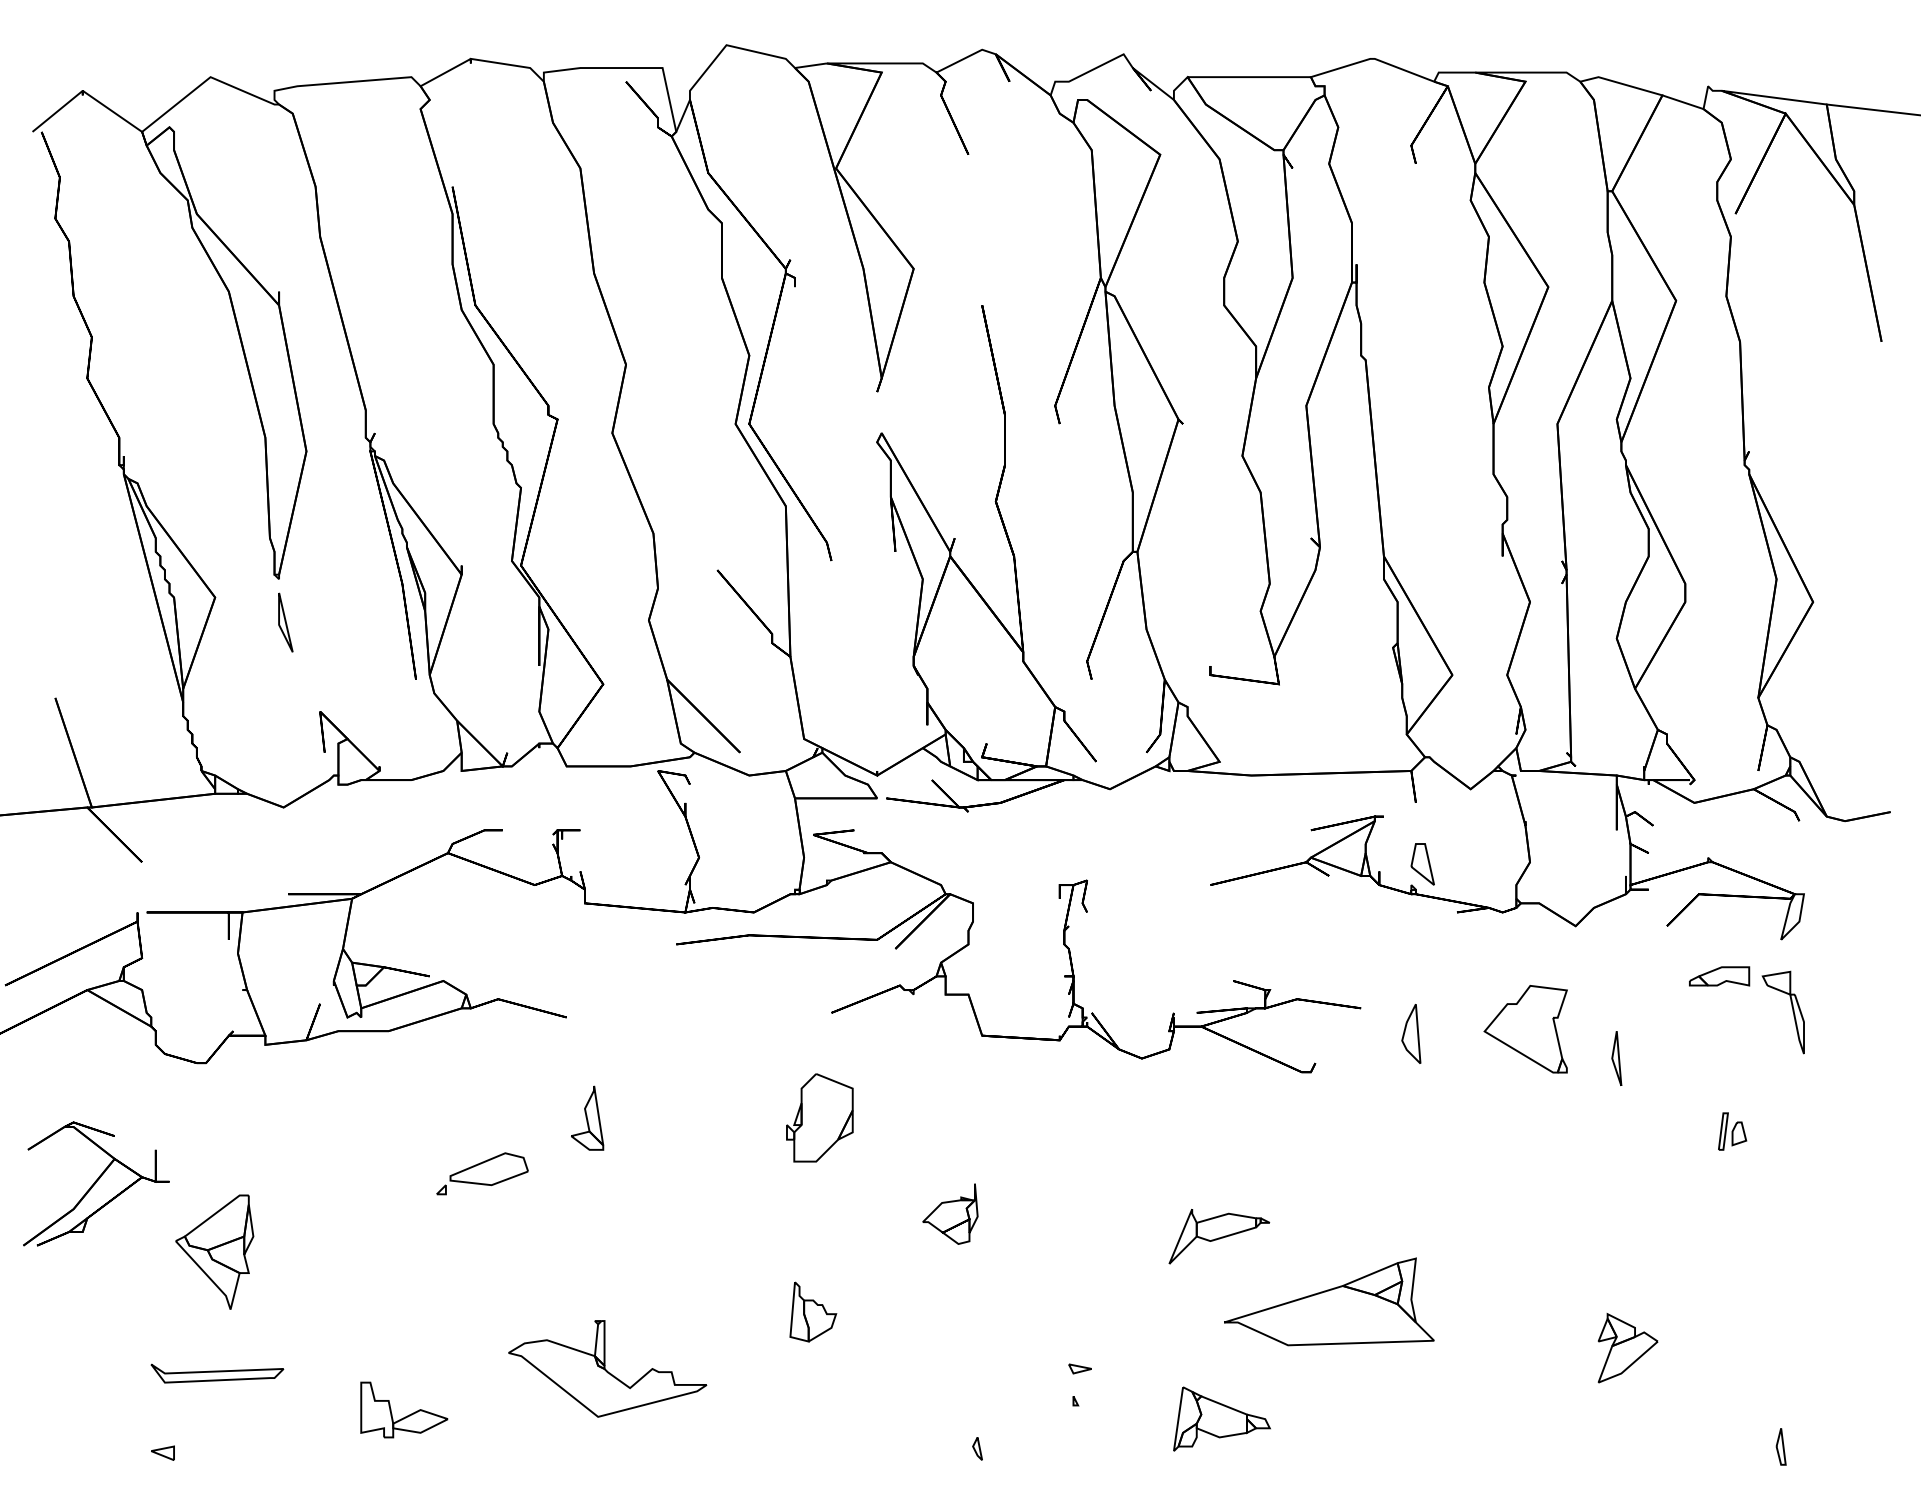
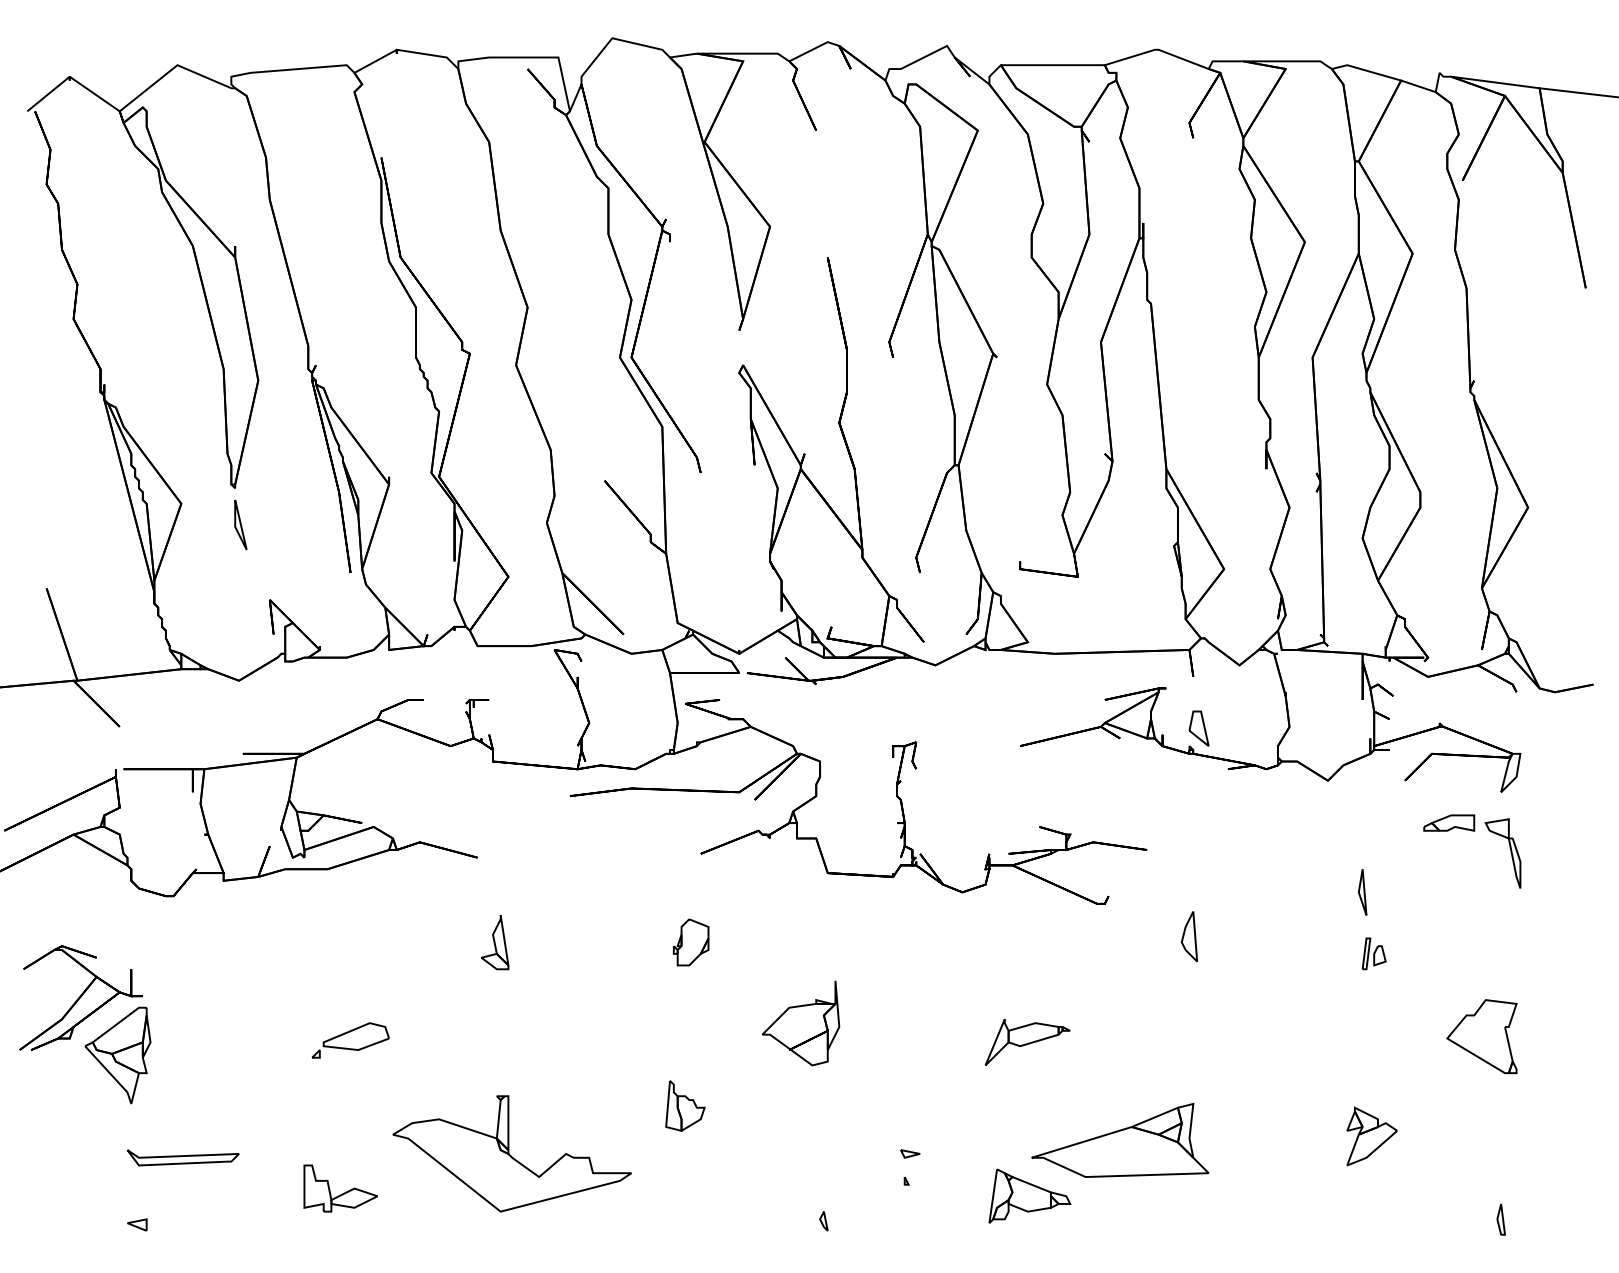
part: (1525, 1029) -> (1481, 1036), moved
part: (1410, 1033) -> (1188, 936), moved
part: (820, 1118) -> (691, 942), size x0.62
part: (1731, 1131) -> (1373, 953), moved
part: (482, 1173) -> (350, 1040), moved
part: (949, 1214) -> (800, 1023), size x1.67
part: (214, 1252) -> (117, 1055), moved
part: (1329, 1301) -> (1120, 1140), moved
part: (606, 1368) -> (511, 1153), size x1.43

